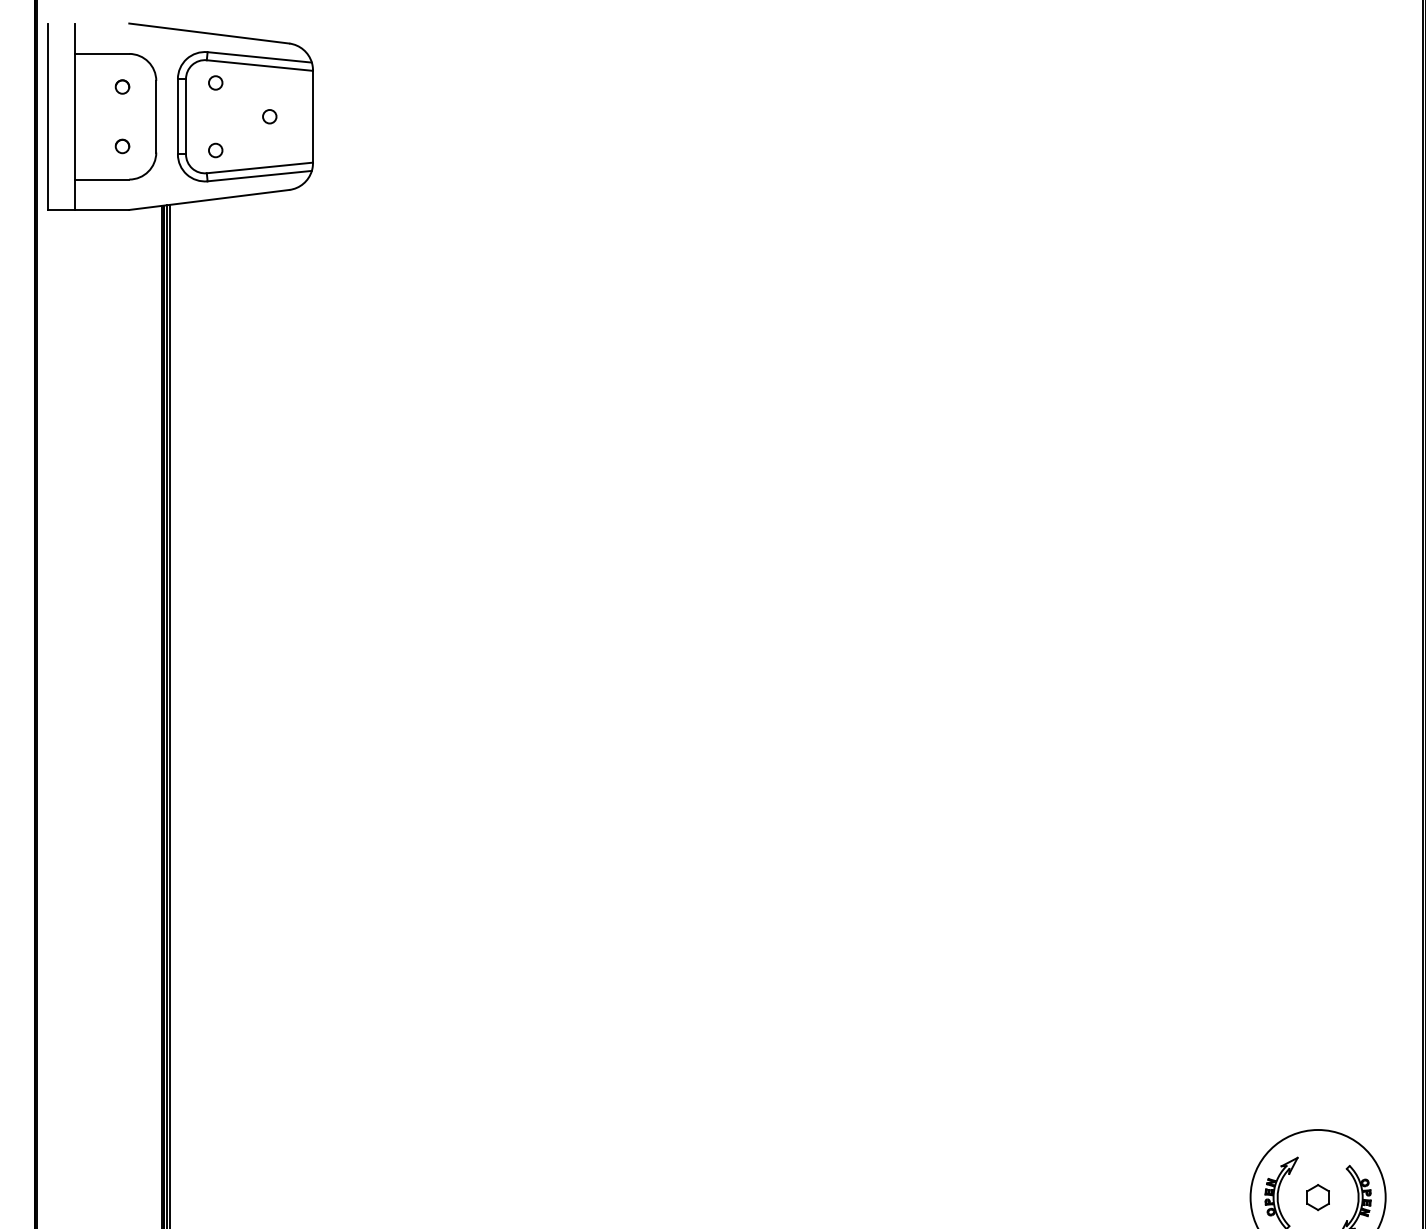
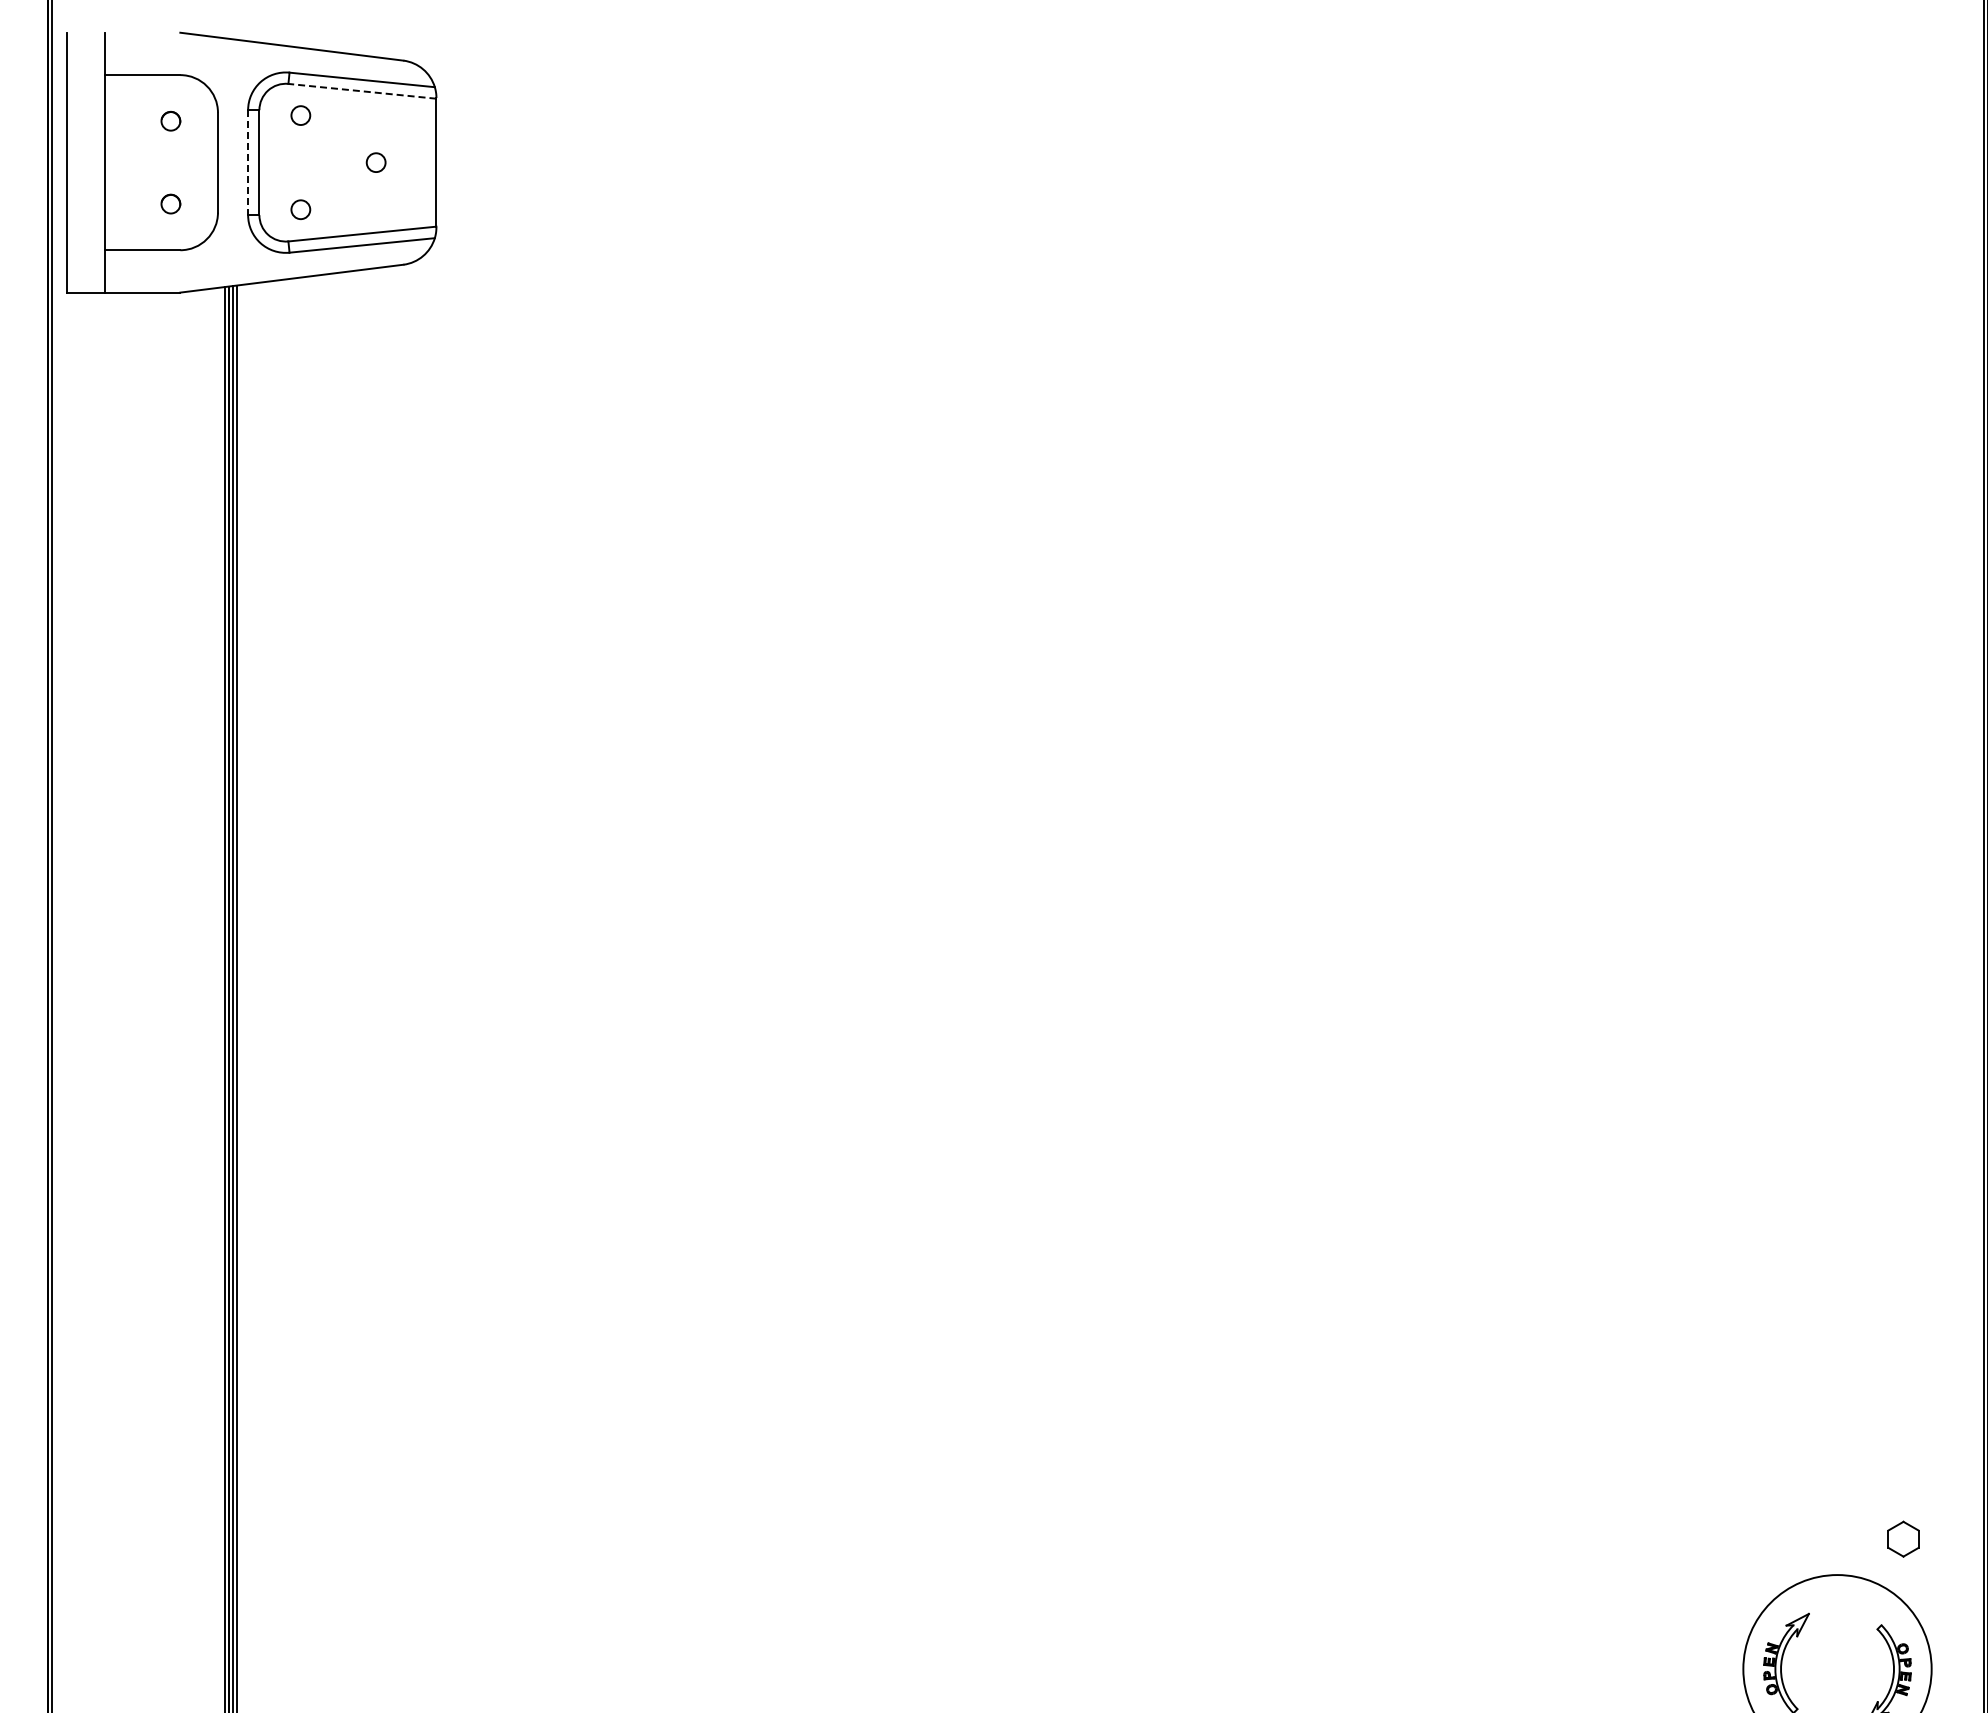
line: (259, 65) -> (361, 91), solid -> dashed
line: (178, 116) -> (248, 162), solid -> dashed
part: (1318, 1197) -> (1903, 1538), moved

